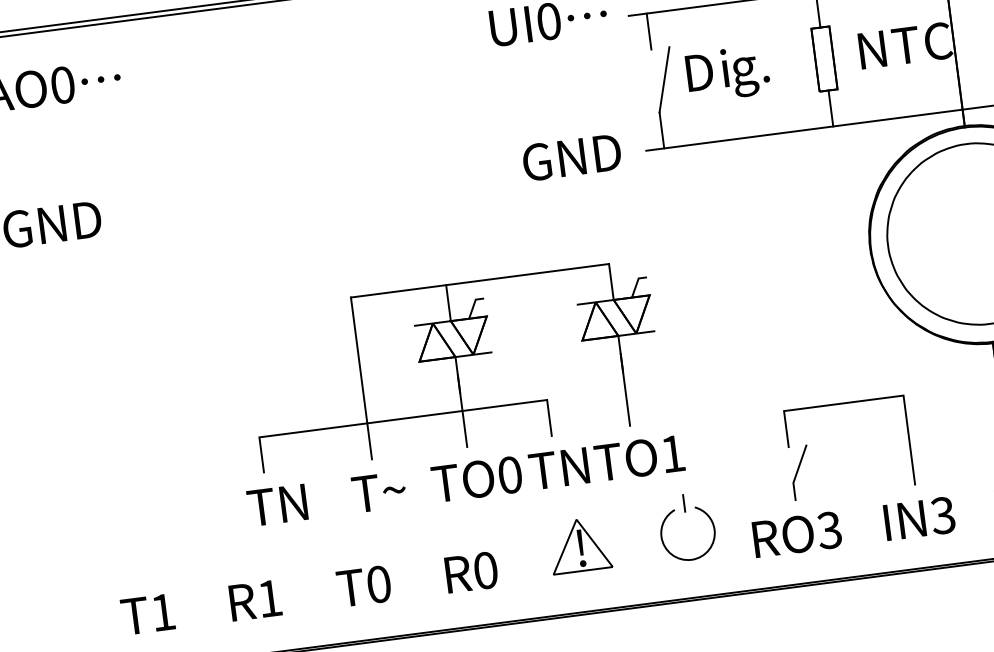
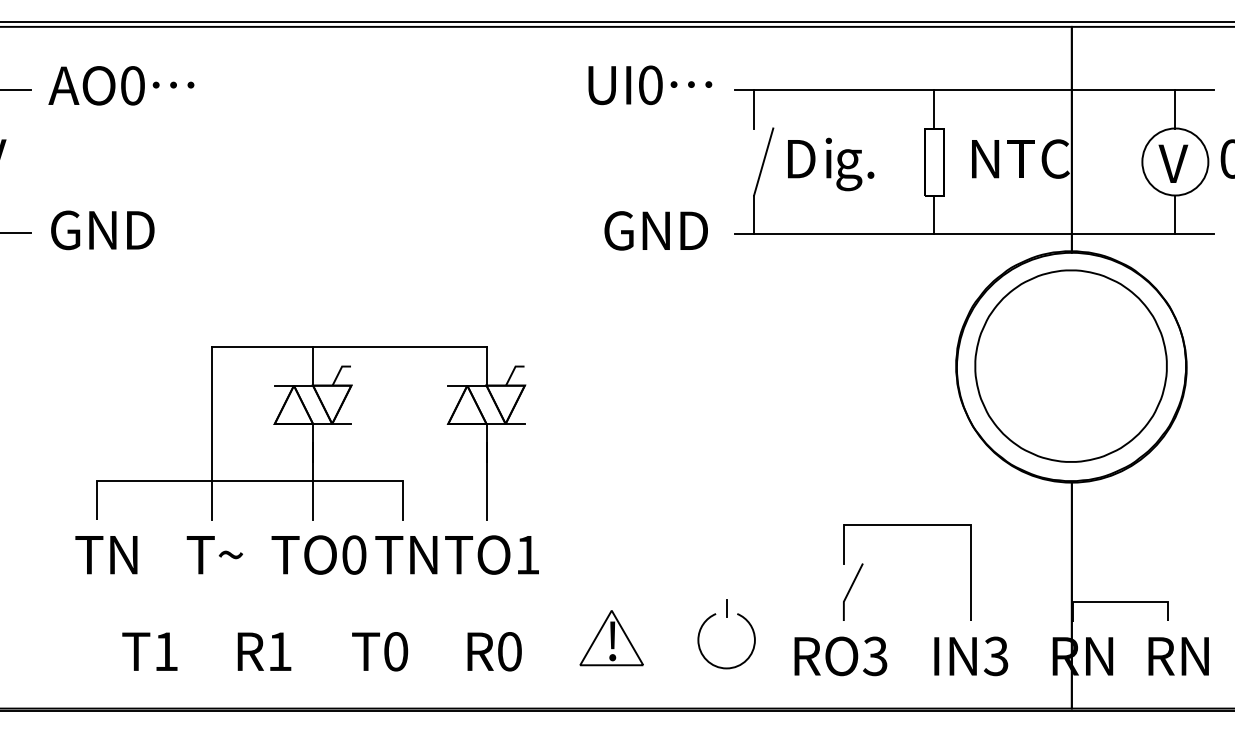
part: (453, 392) -> (306, 460), moved

